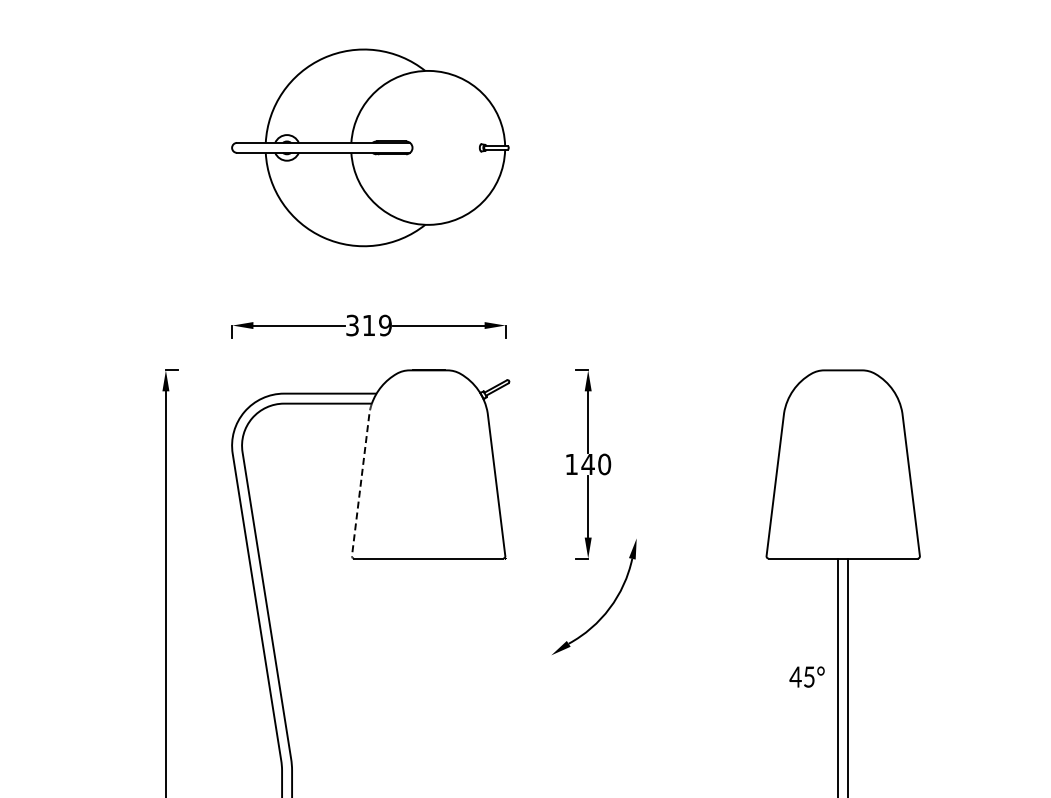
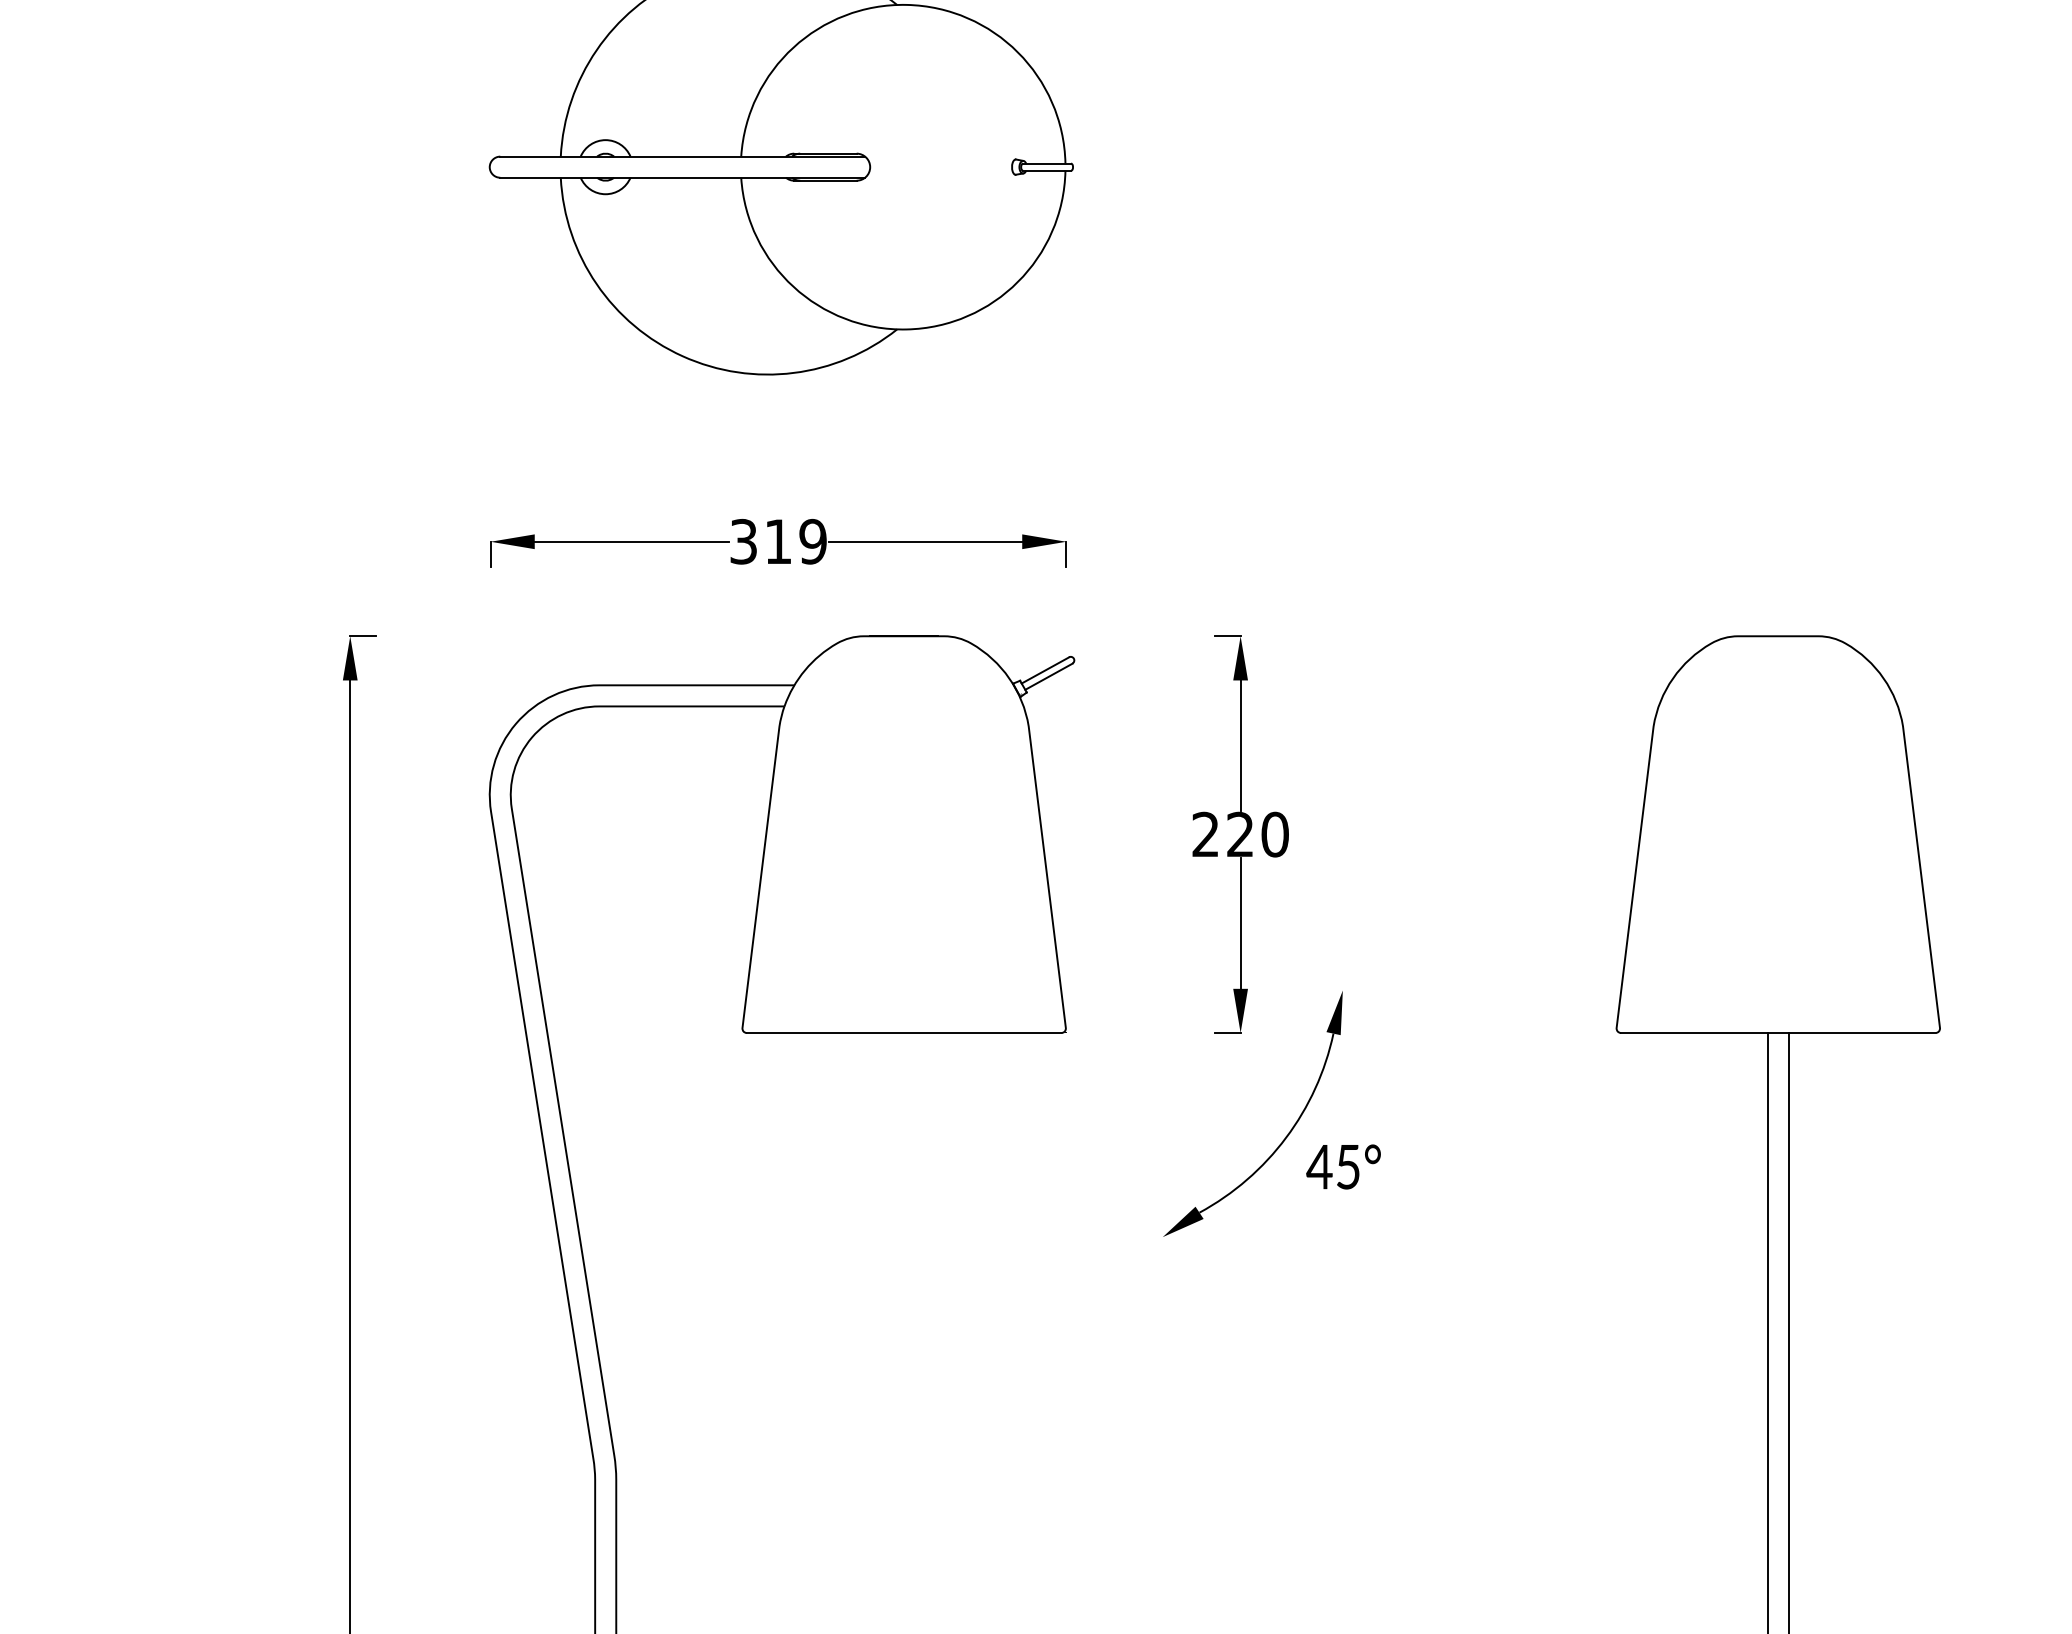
text: (579, 463) -> (1222, 832), 140 -> 220
line: (360, 485) -> (760, 878), dashed -> solid
text: (806, 676) -> (1342, 1165), moved

